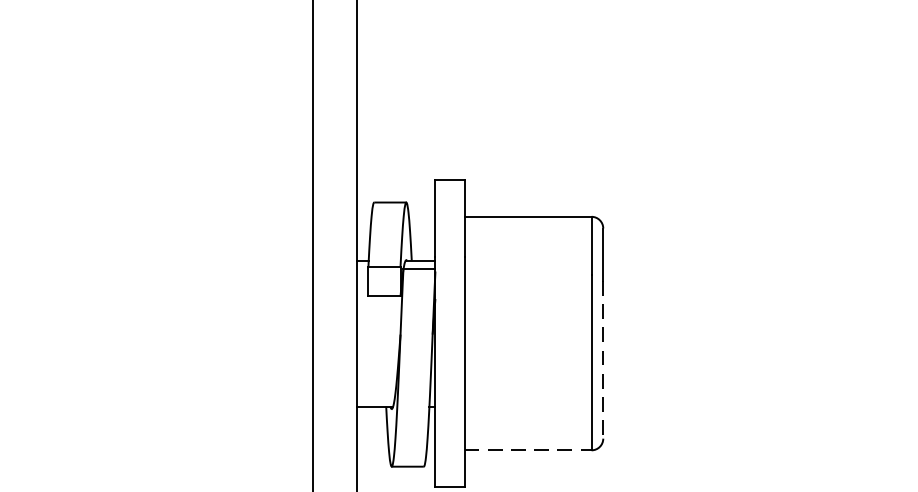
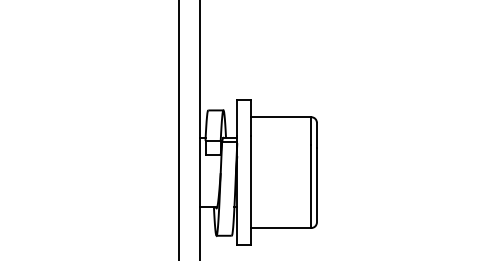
line: (602, 360) -> (316, 185), dashed -> solid
line: (528, 451) -> (281, 228), dashed -> solid

